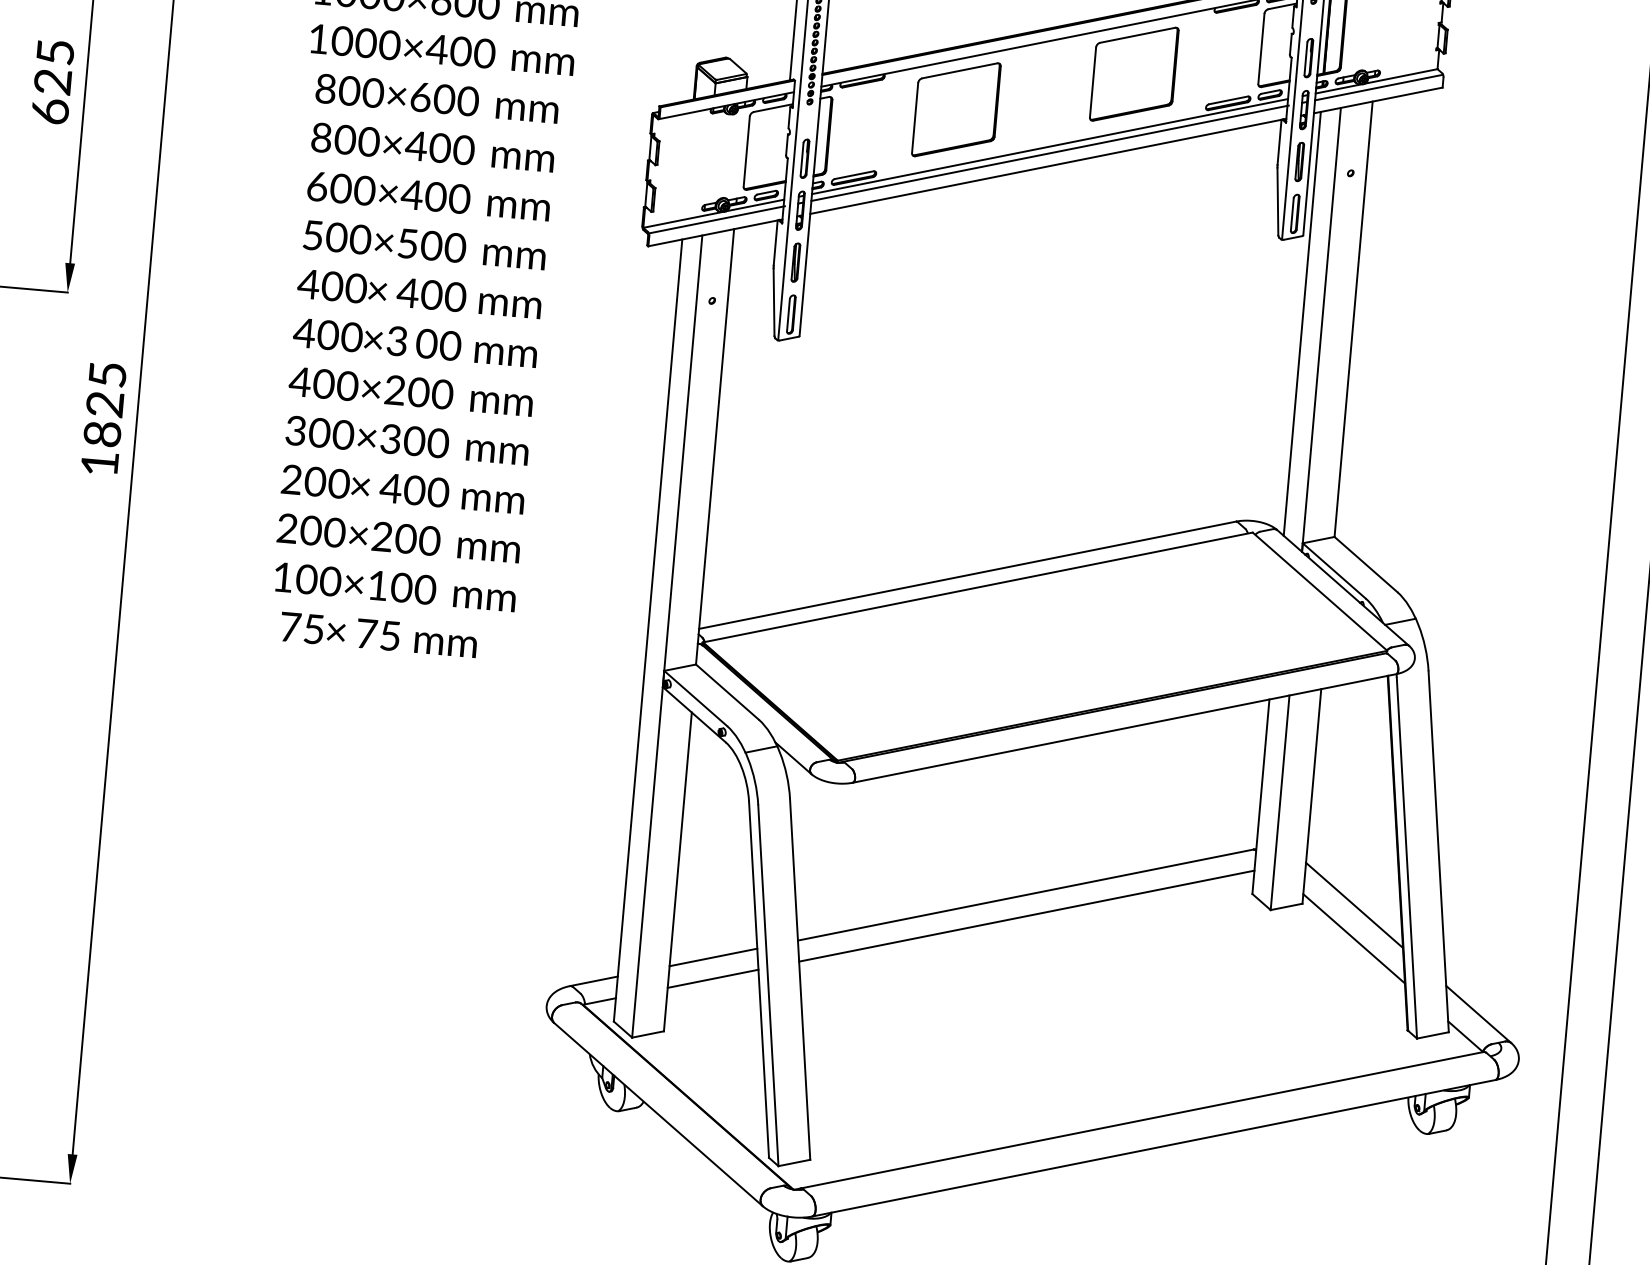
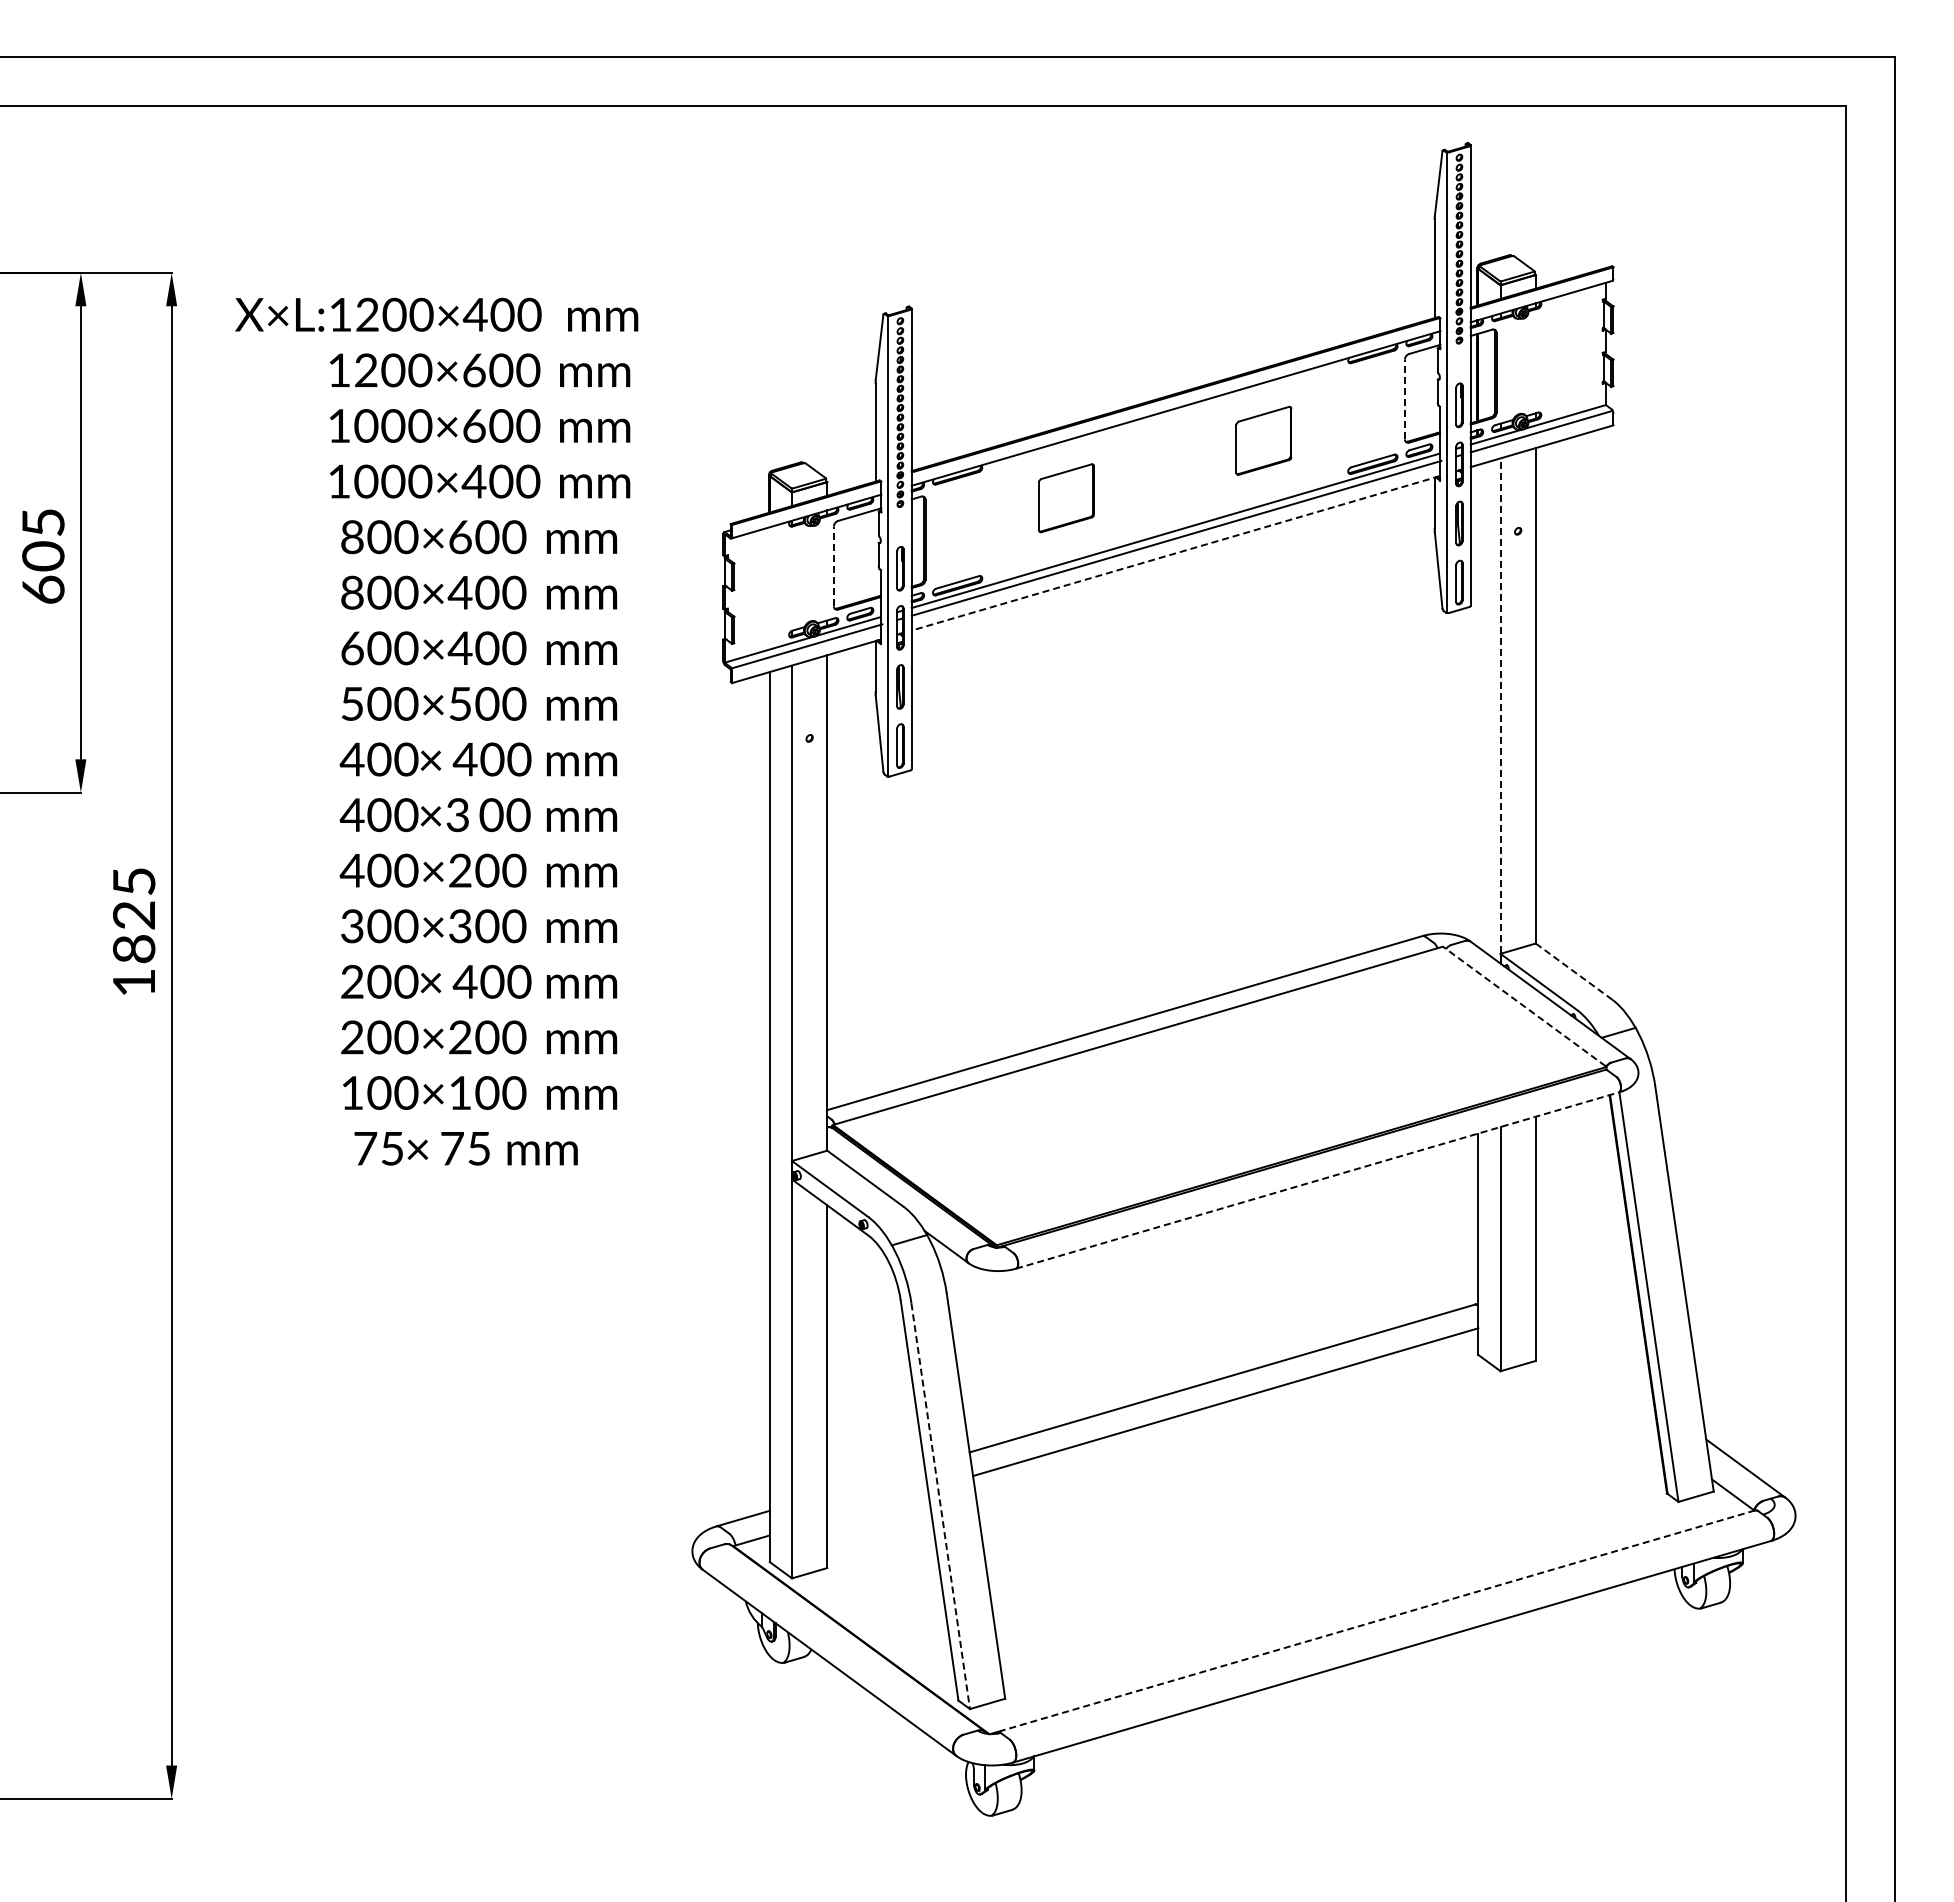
line: (1261, 48) -> (1404, 399), solid -> dashed
part: (1133, 73) -> (1263, 440), size x0.6
text: (52, 82) -> (43, 556), 625 -> 605
part: (956, 108) -> (1066, 497), size x0.6
line: (746, 151) -> (833, 566), solid -> dashed
line: (1047, 166) -> (1175, 553), solid -> dashed
line: (1302, 323) -> (1478, 705), removed
line: (1321, 329) -> (1500, 710), solid -> dashed
line: (1366, 564) -> (1574, 971), solid -> dashed
line: (1319, 591) -> (1524, 1006), solid -> dashed
line: (1124, 728) -> (1317, 1180), solid -> dashed
line: (1354, 905) -> (1594, 1357), removed
line: (1354, 938) -> (1597, 1395), removed
line: (713, 957) -> (875, 1479), removed
line: (713, 978) -> (877, 1503), removed
line: (768, 985) -> (940, 1506), solid -> dashed
line: (1142, 1120) -> (1376, 1621), solid -> dashed

